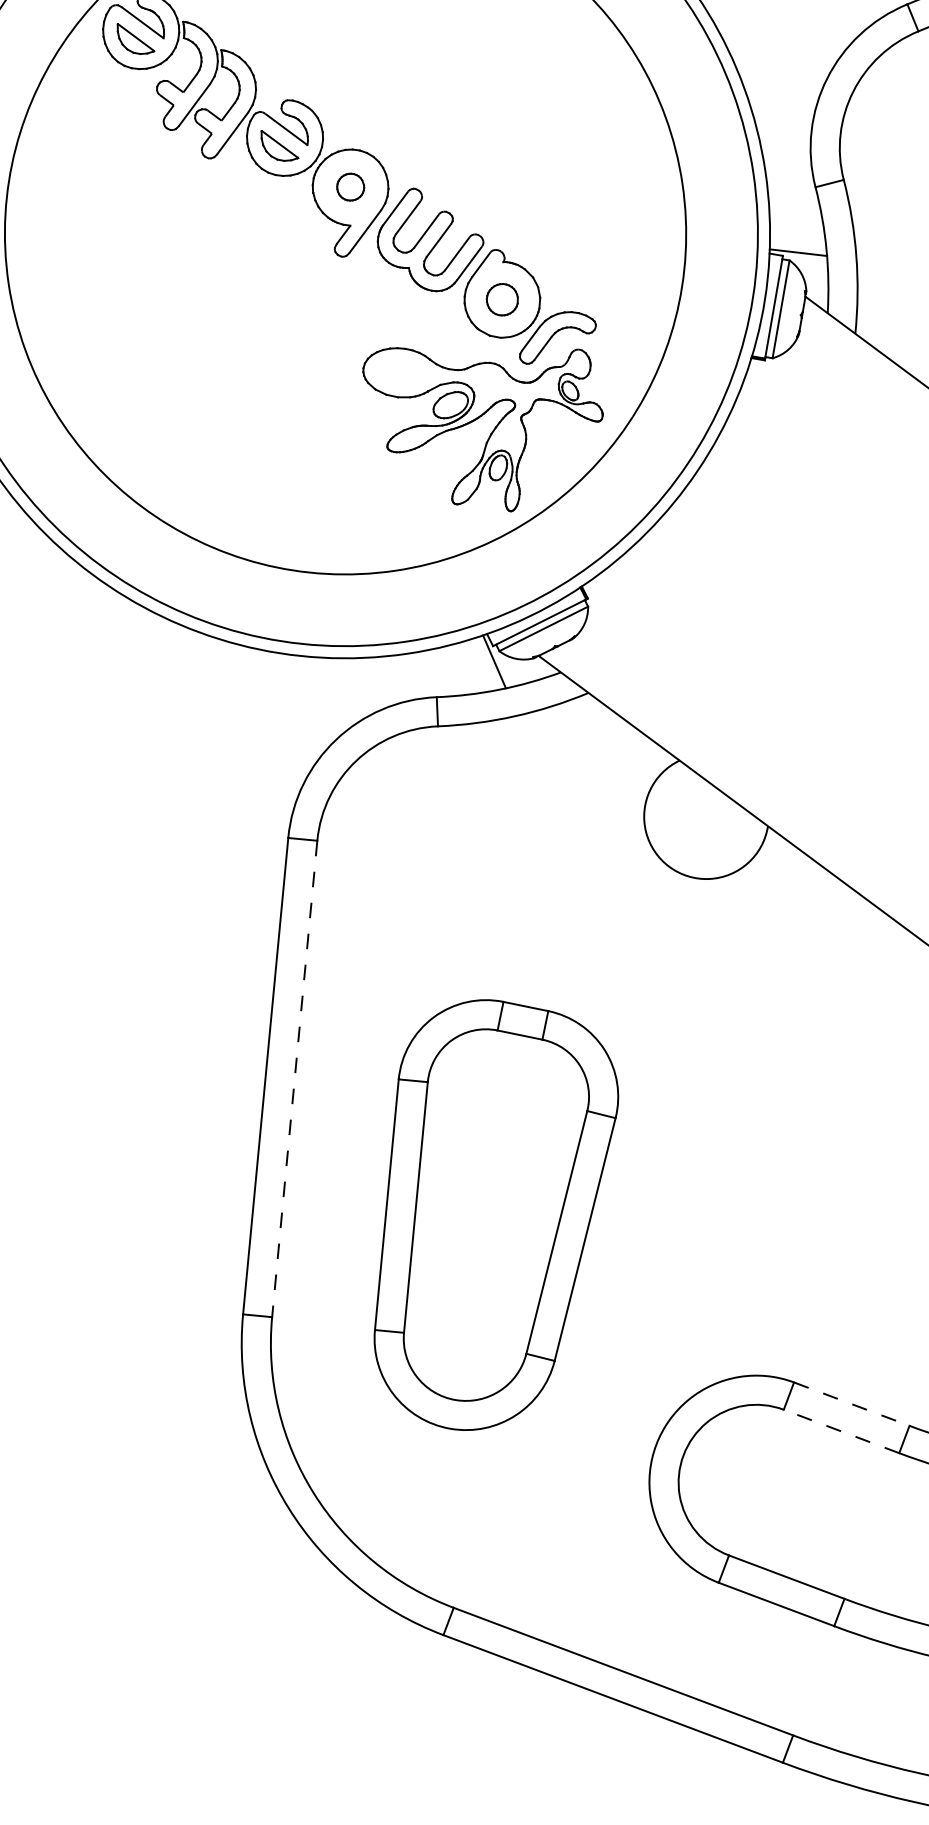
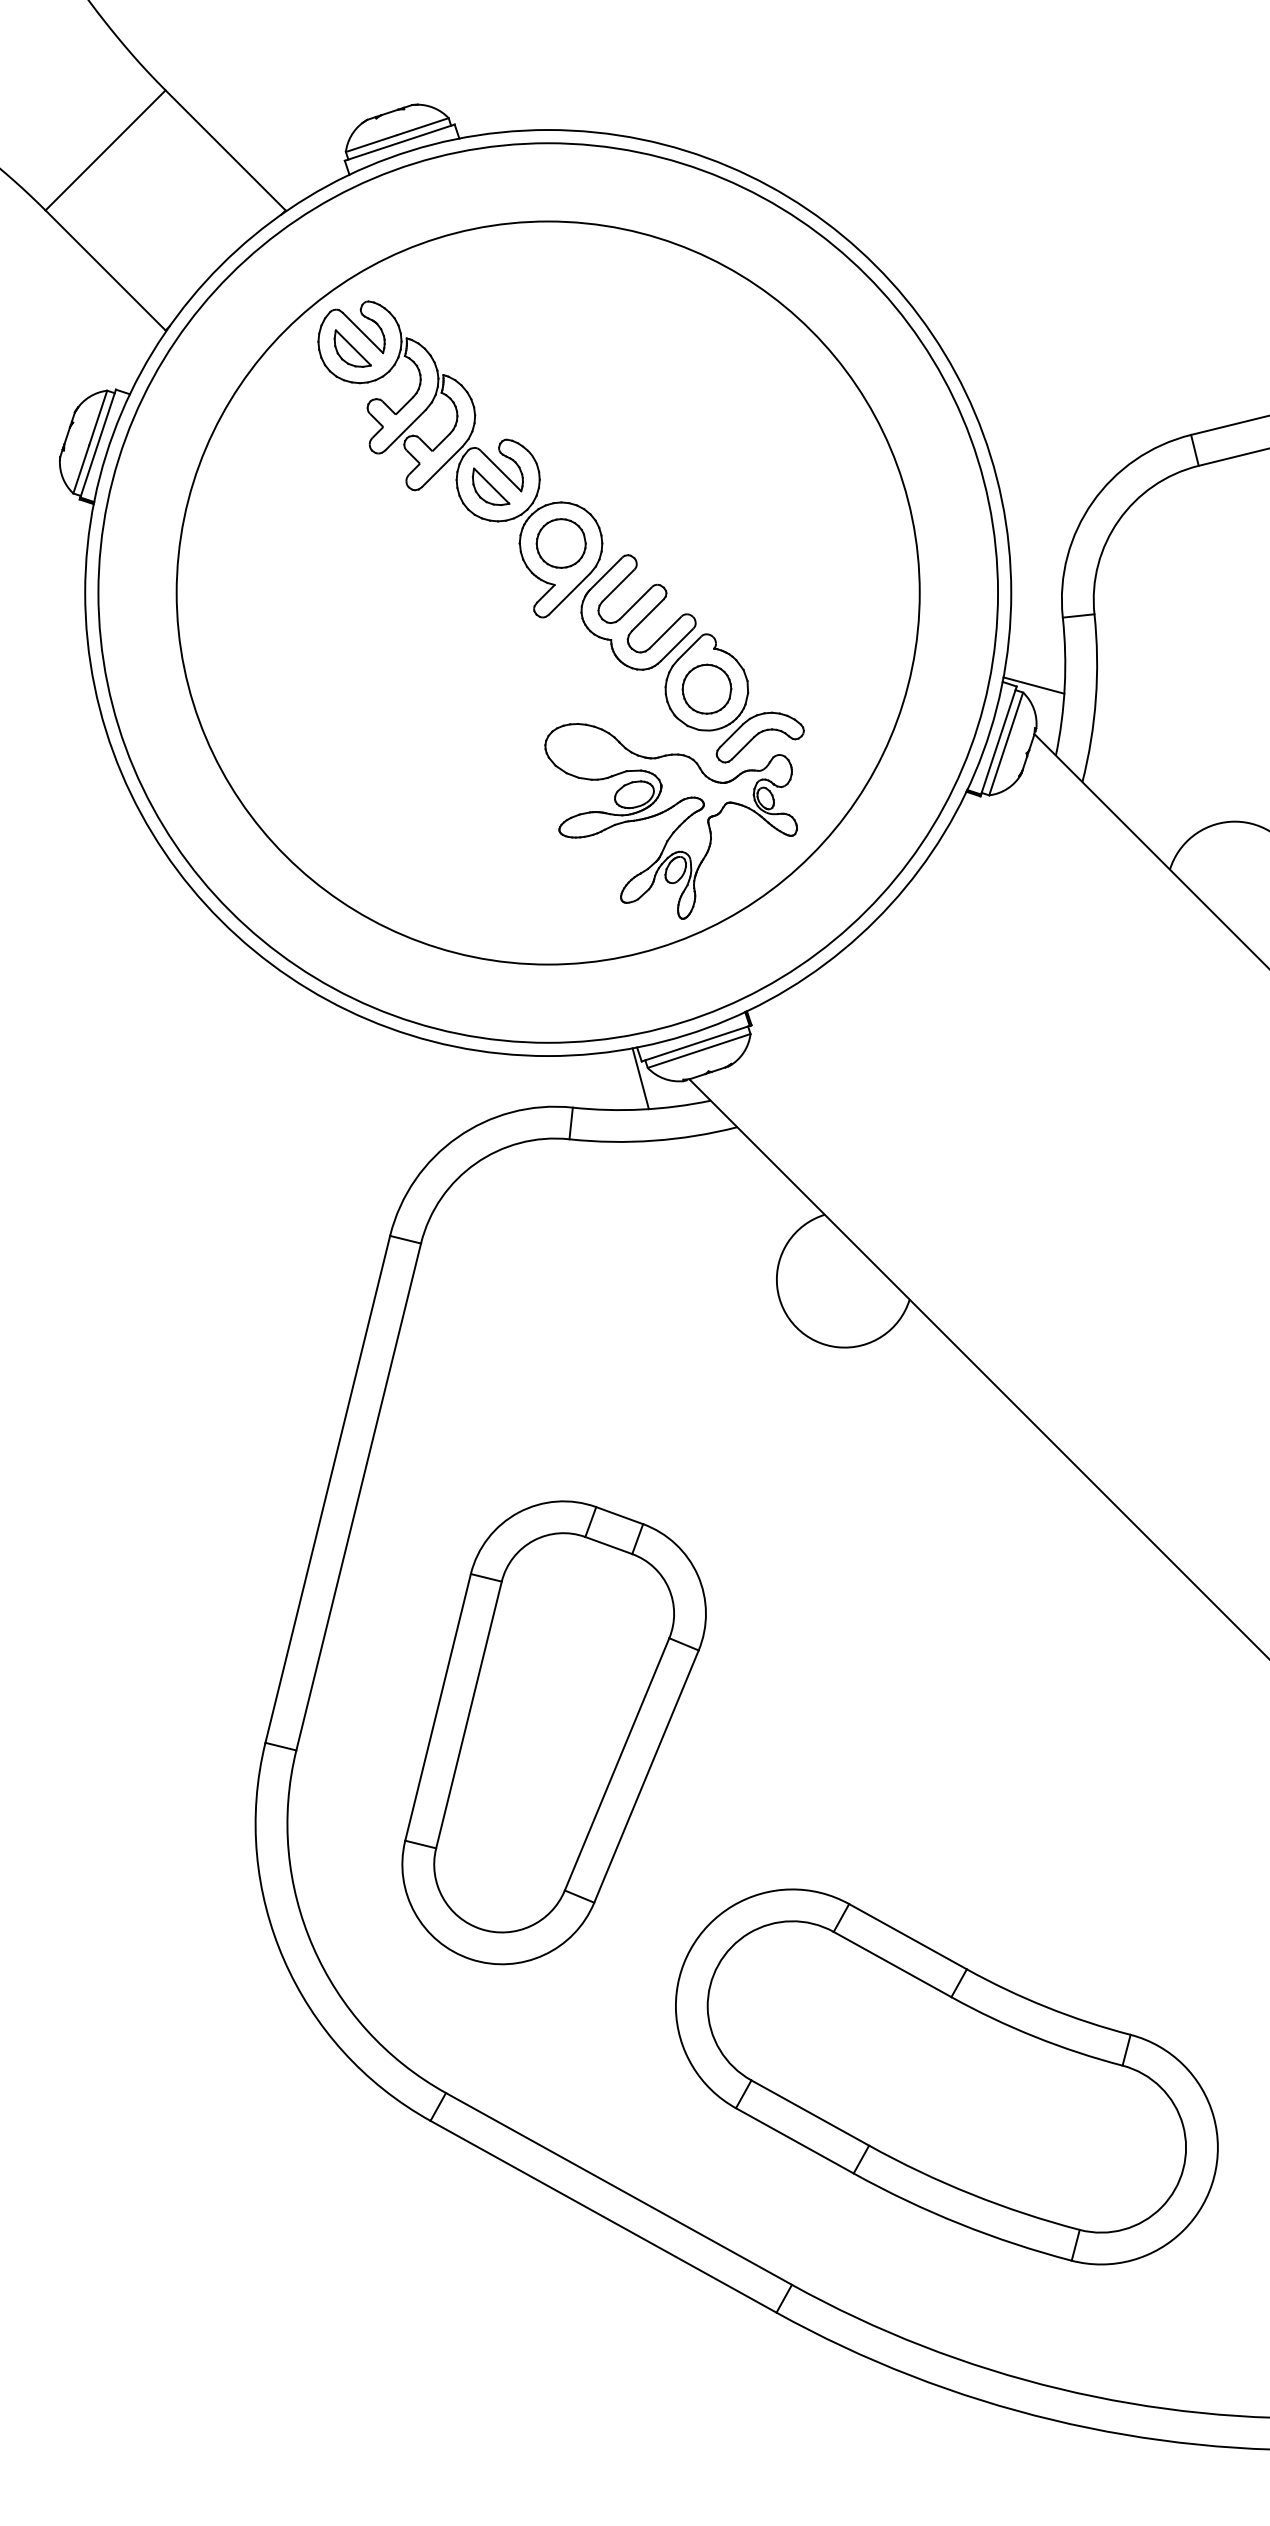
part: (350, 187) -> (560, 543), size x1.67
part: (501, 299) -> (706, 688), size x1.43
line: (294, 1079) -> (358, 1497), dashed -> solid
part: (494, 1212) -> (553, 1732), moved
line: (852, 1403) -> (908, 1936), dashed -> solid
line: (841, 1431) -> (892, 1964), dashed -> solid

